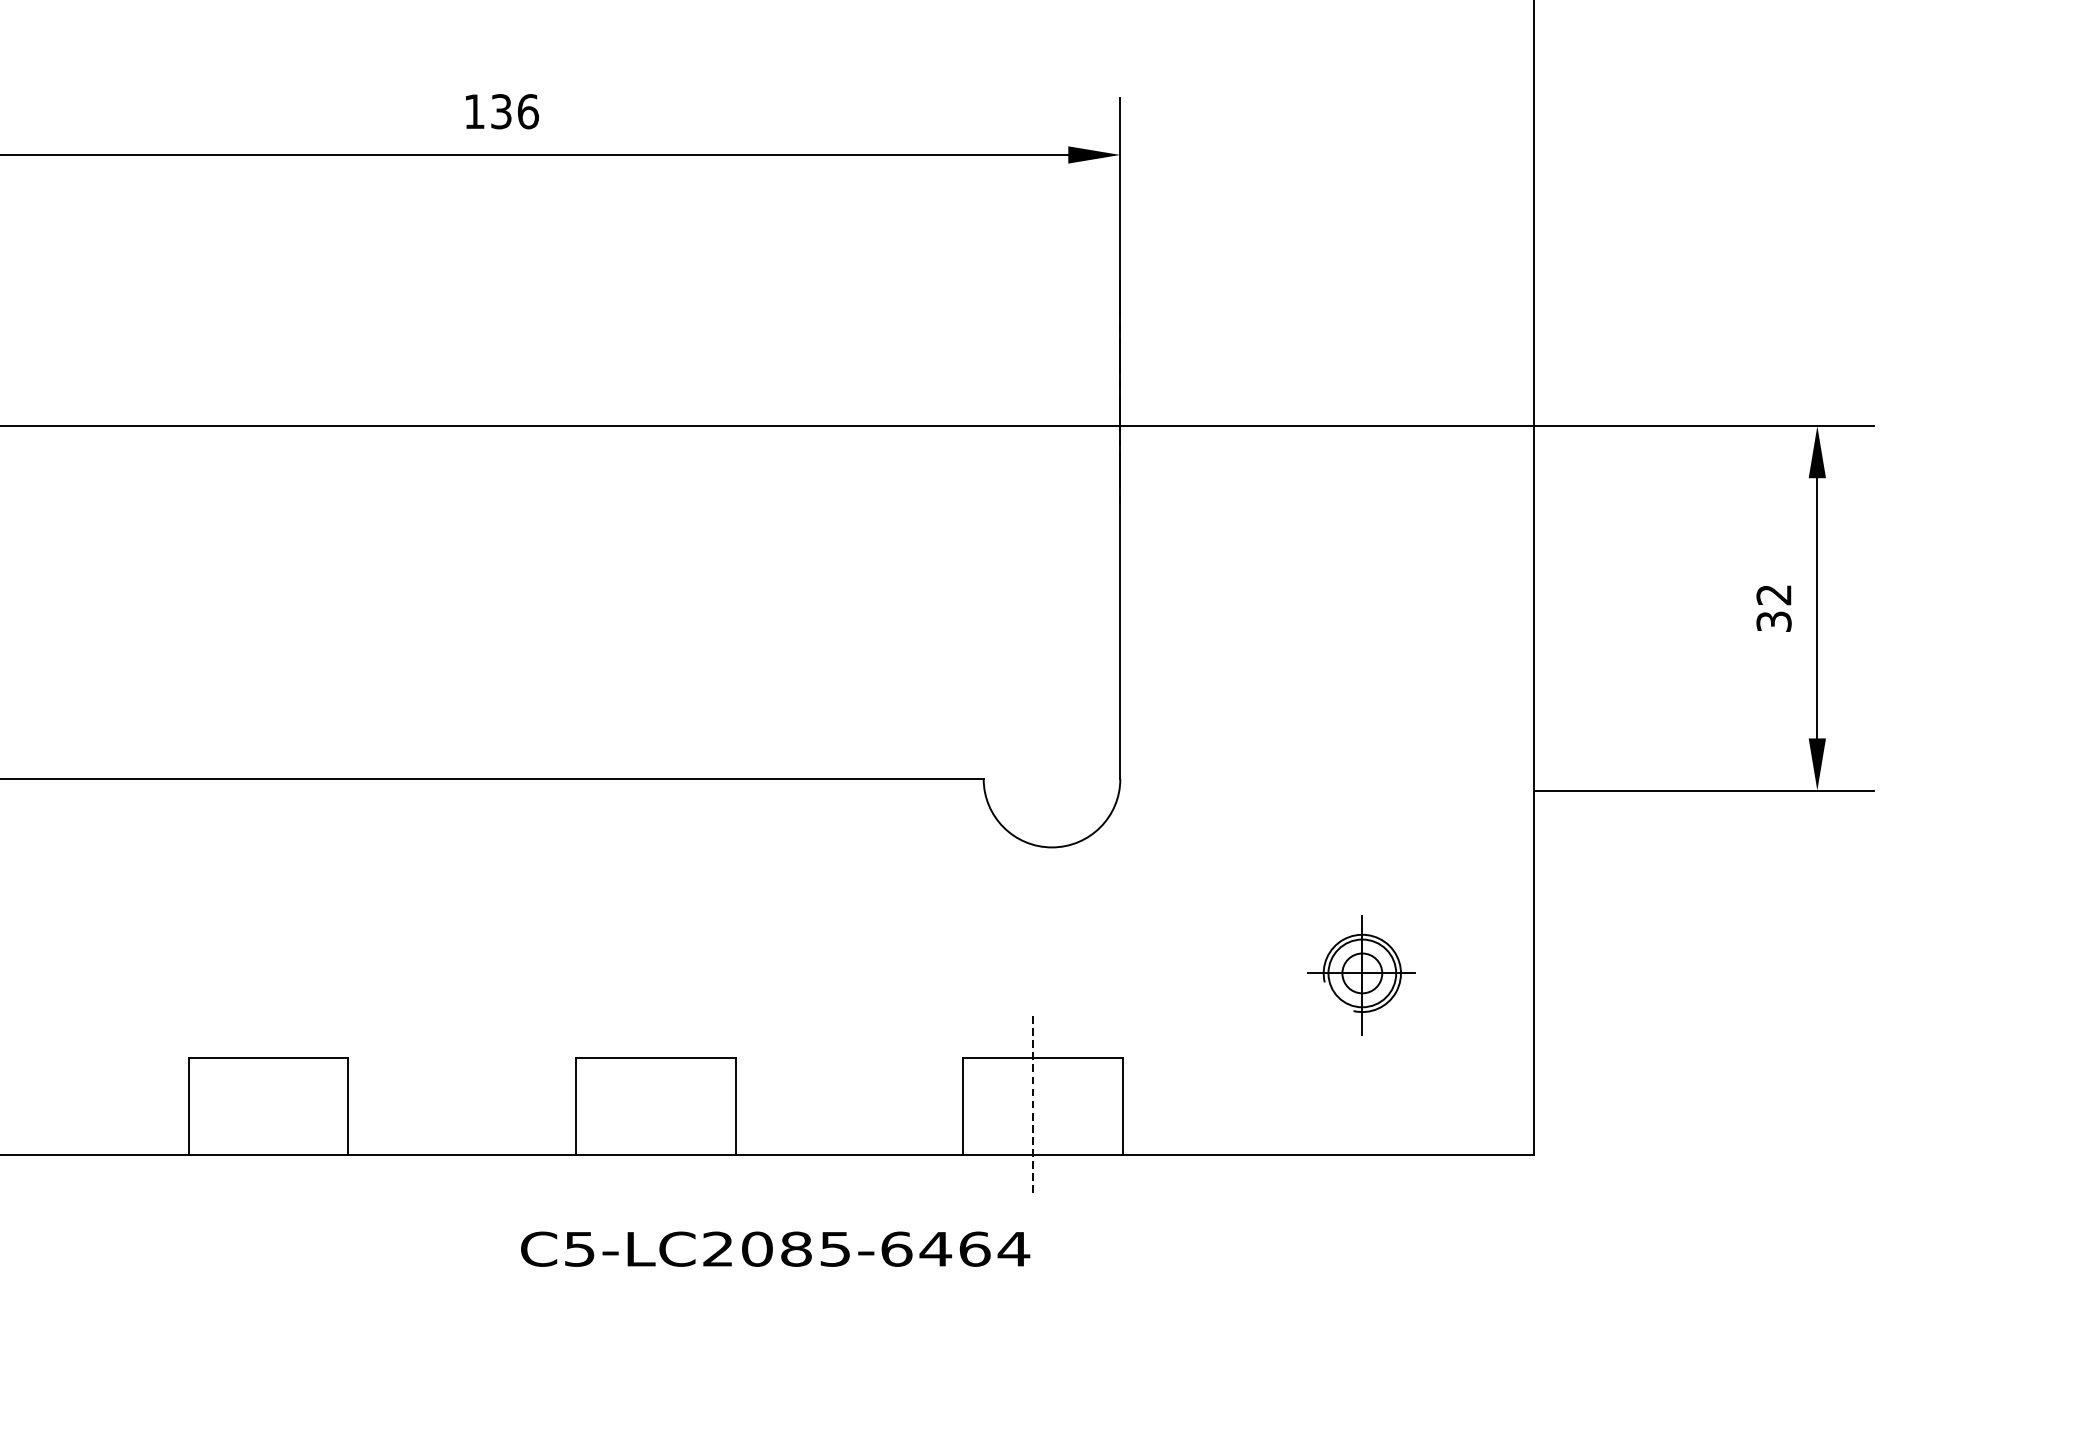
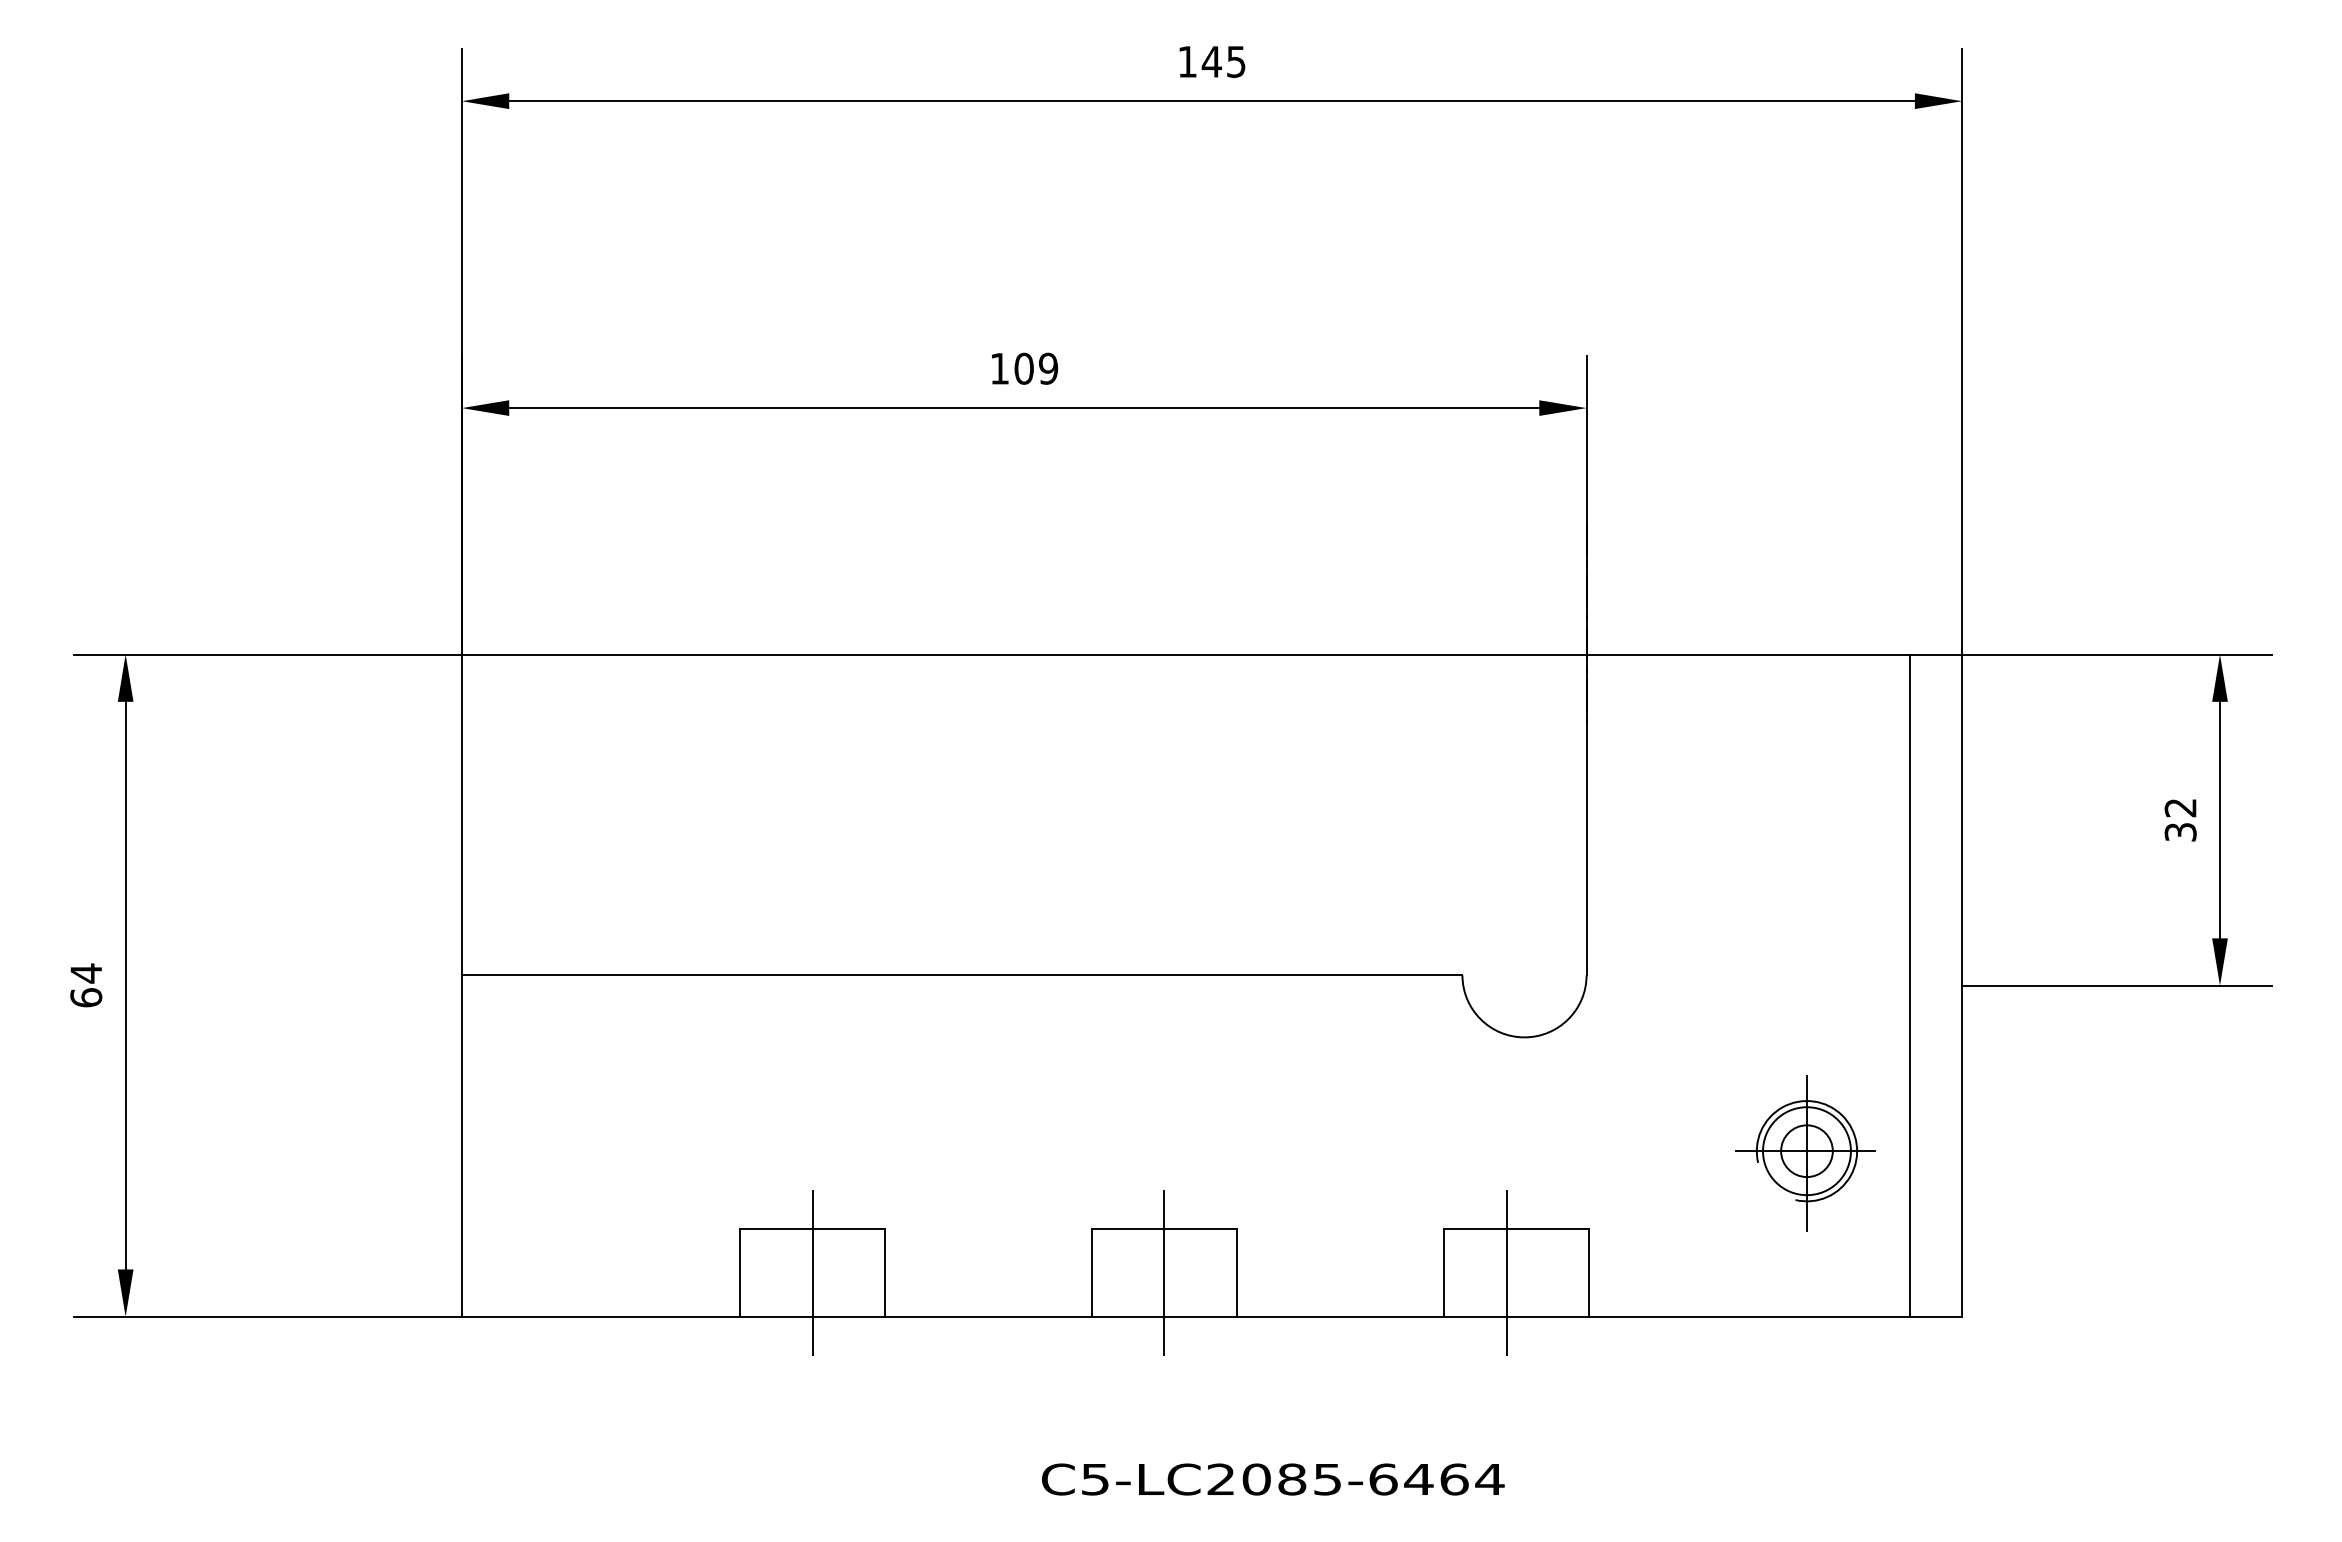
text: (514, 111) -> (1036, 368), 136 -> 109
line: (1476, 790) -> (1910, 985), added
part: (1361, 975) -> (1805, 1153), size x1.43
line: (268, 1106) -> (812, 1272), added
line: (655, 1106) -> (1164, 1272), added
line: (1032, 1107) -> (1506, 1273), dashed -> solid
text: (775, 1249) -> (1273, 1479), moved

